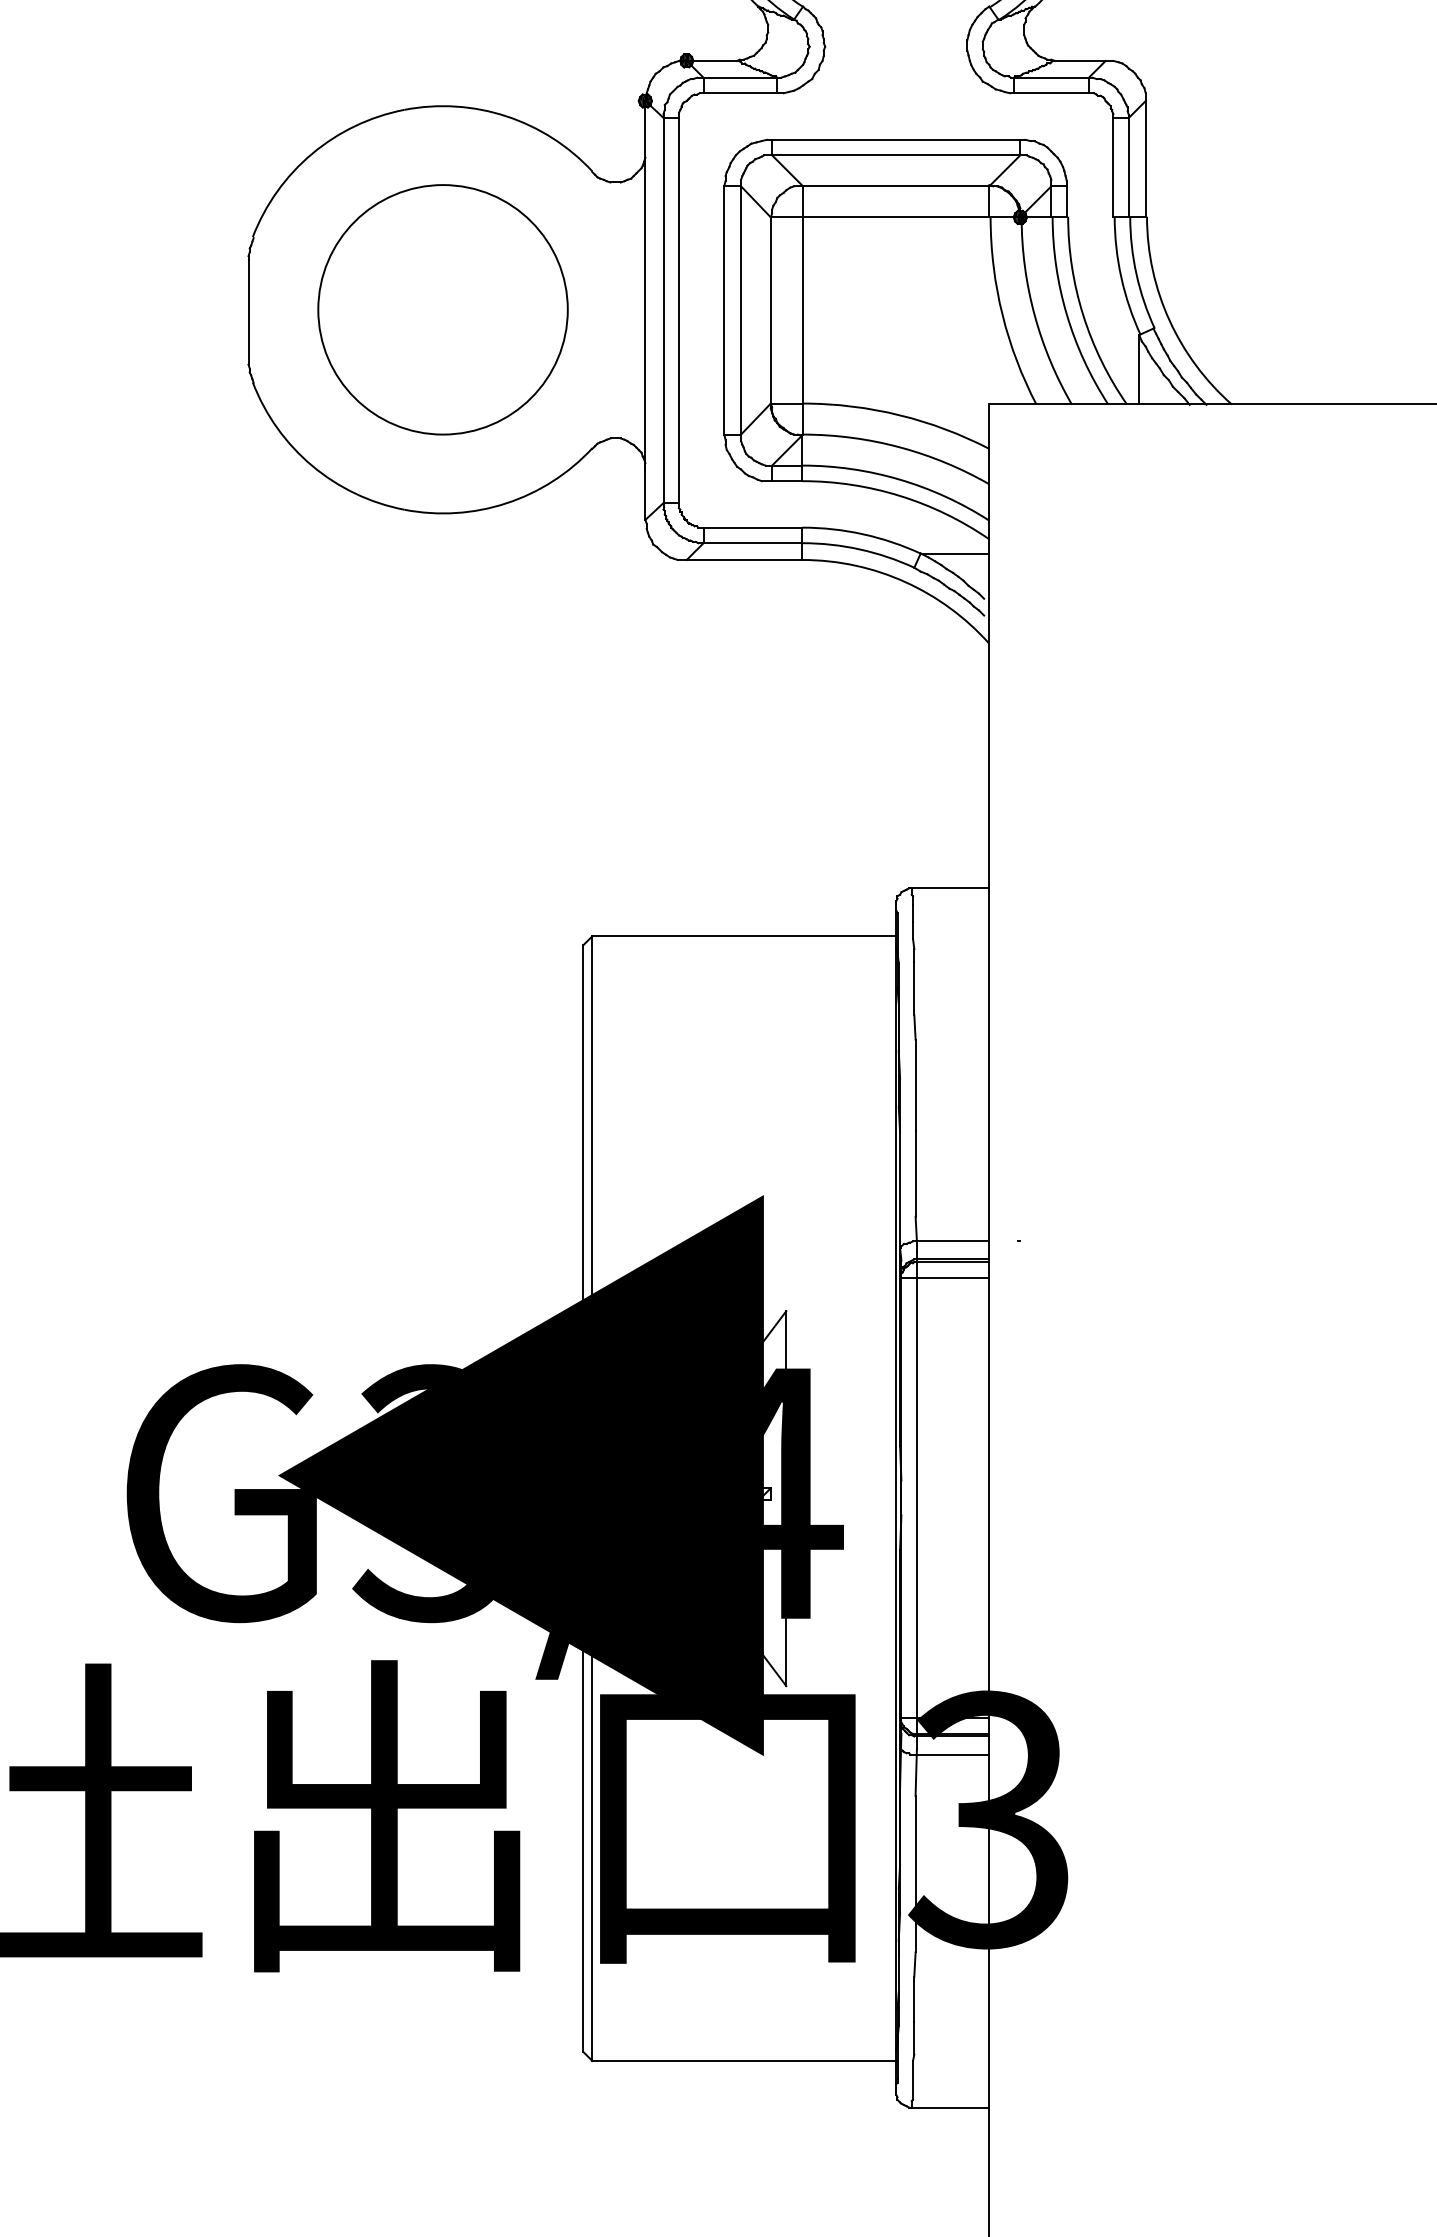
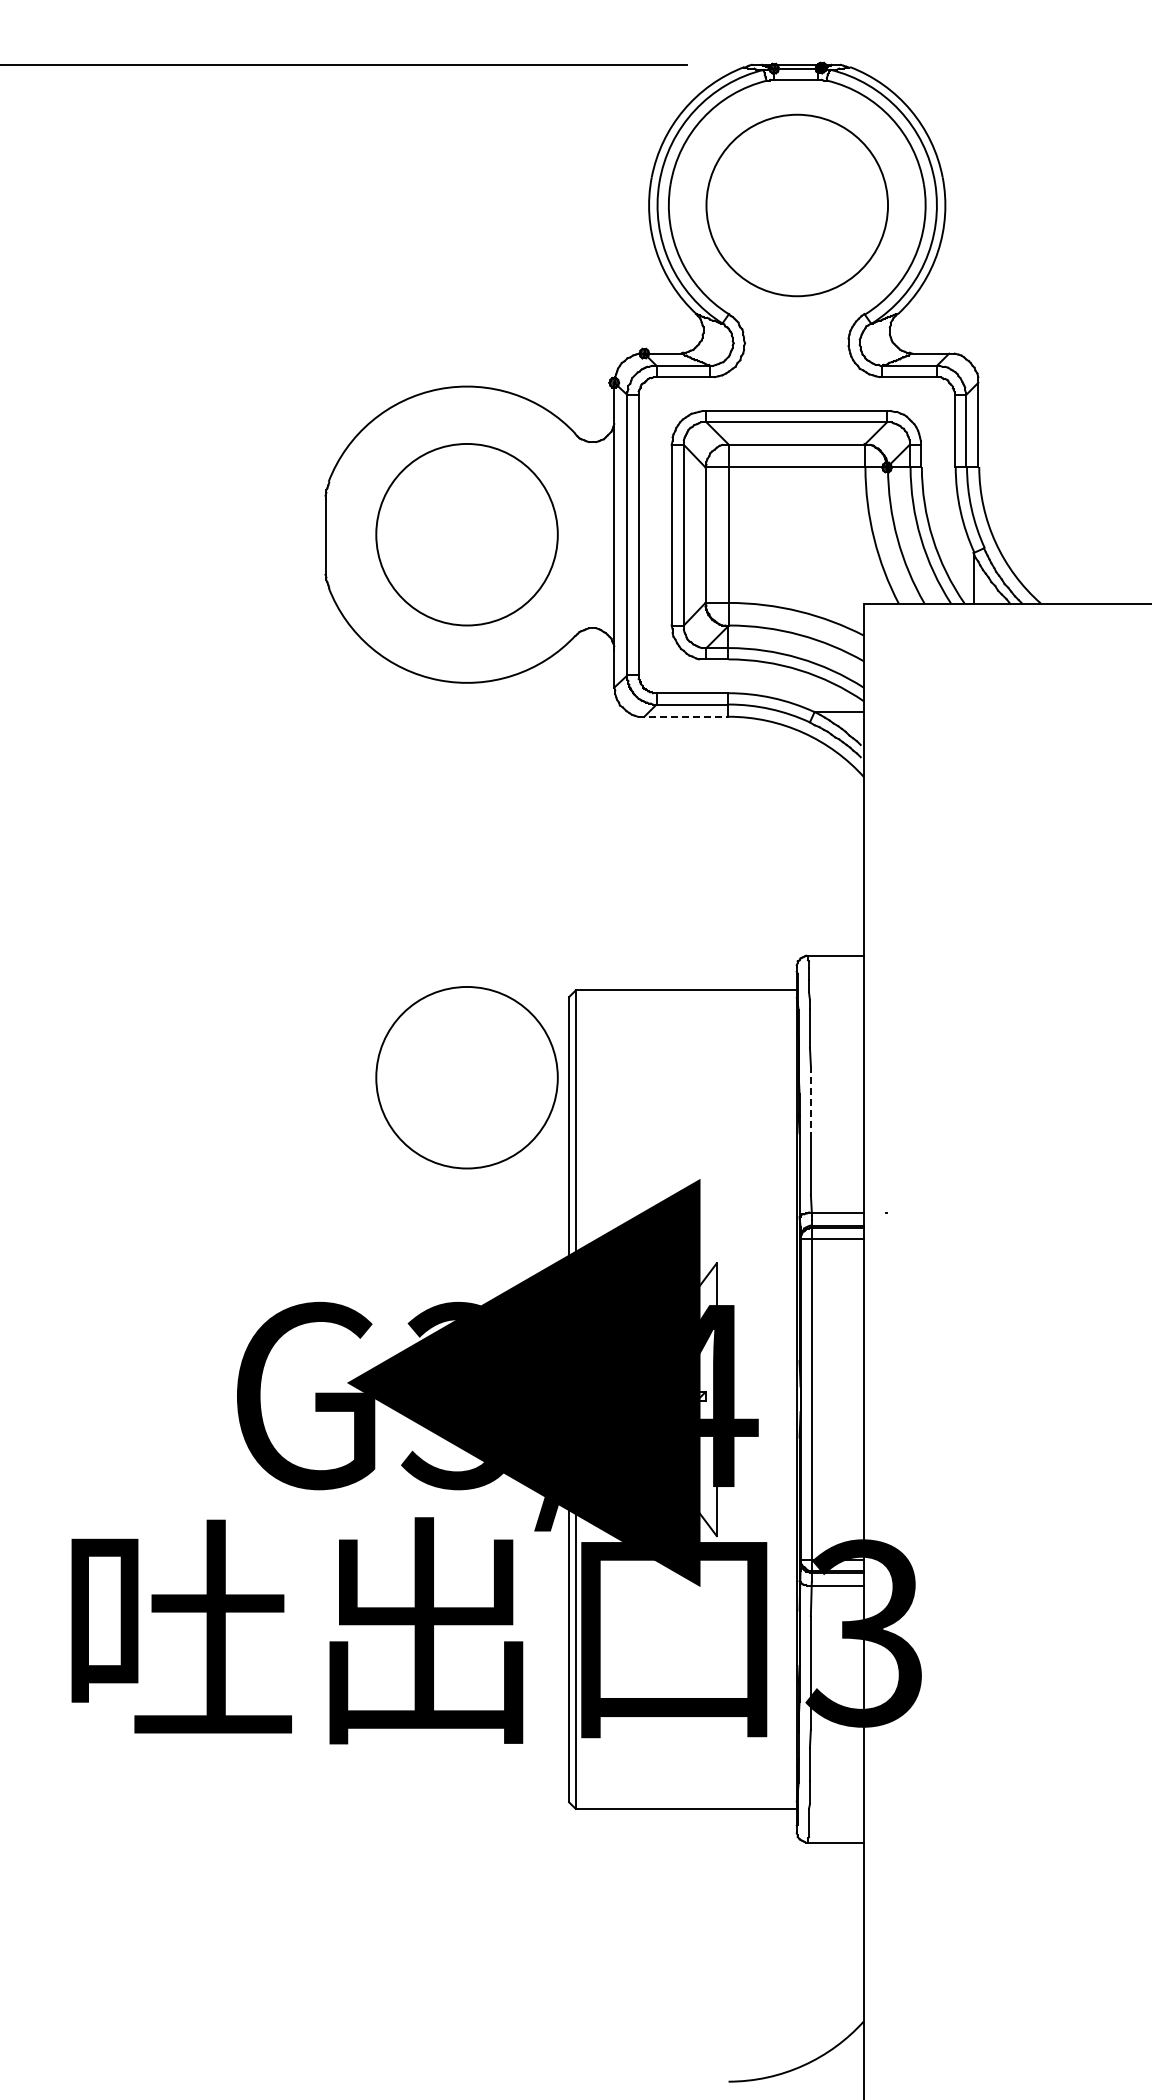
line: (740, 559) -> (683, 716), solid -> dashed
part: (442, 1055) -> (466, 1077), added
line: (915, 1086) -> (810, 1099), solid -> dashed

